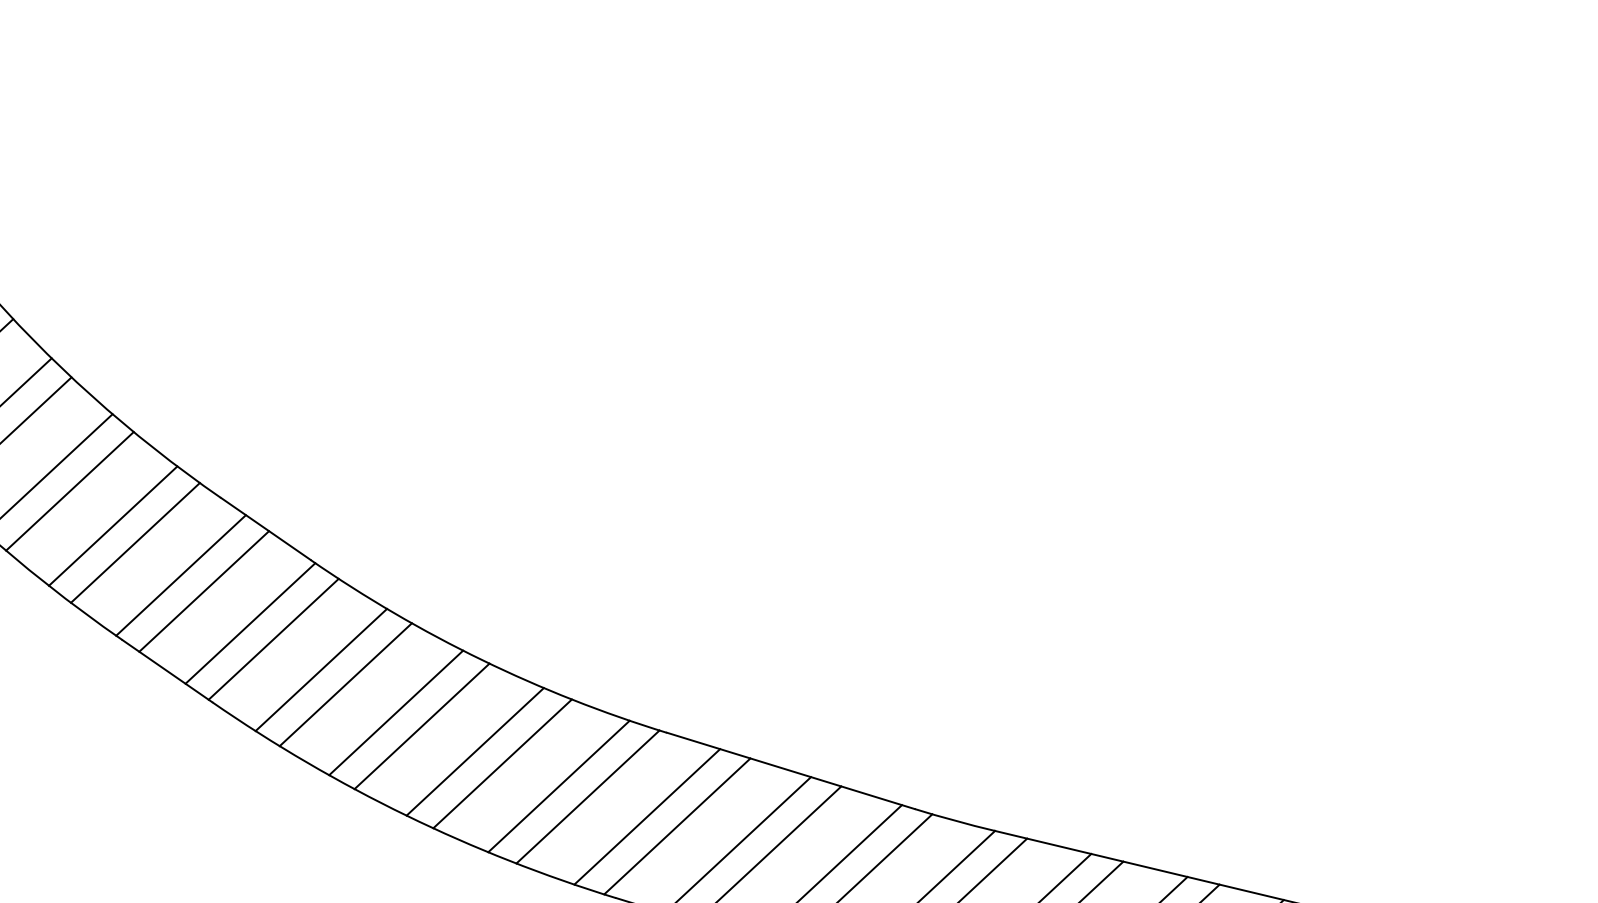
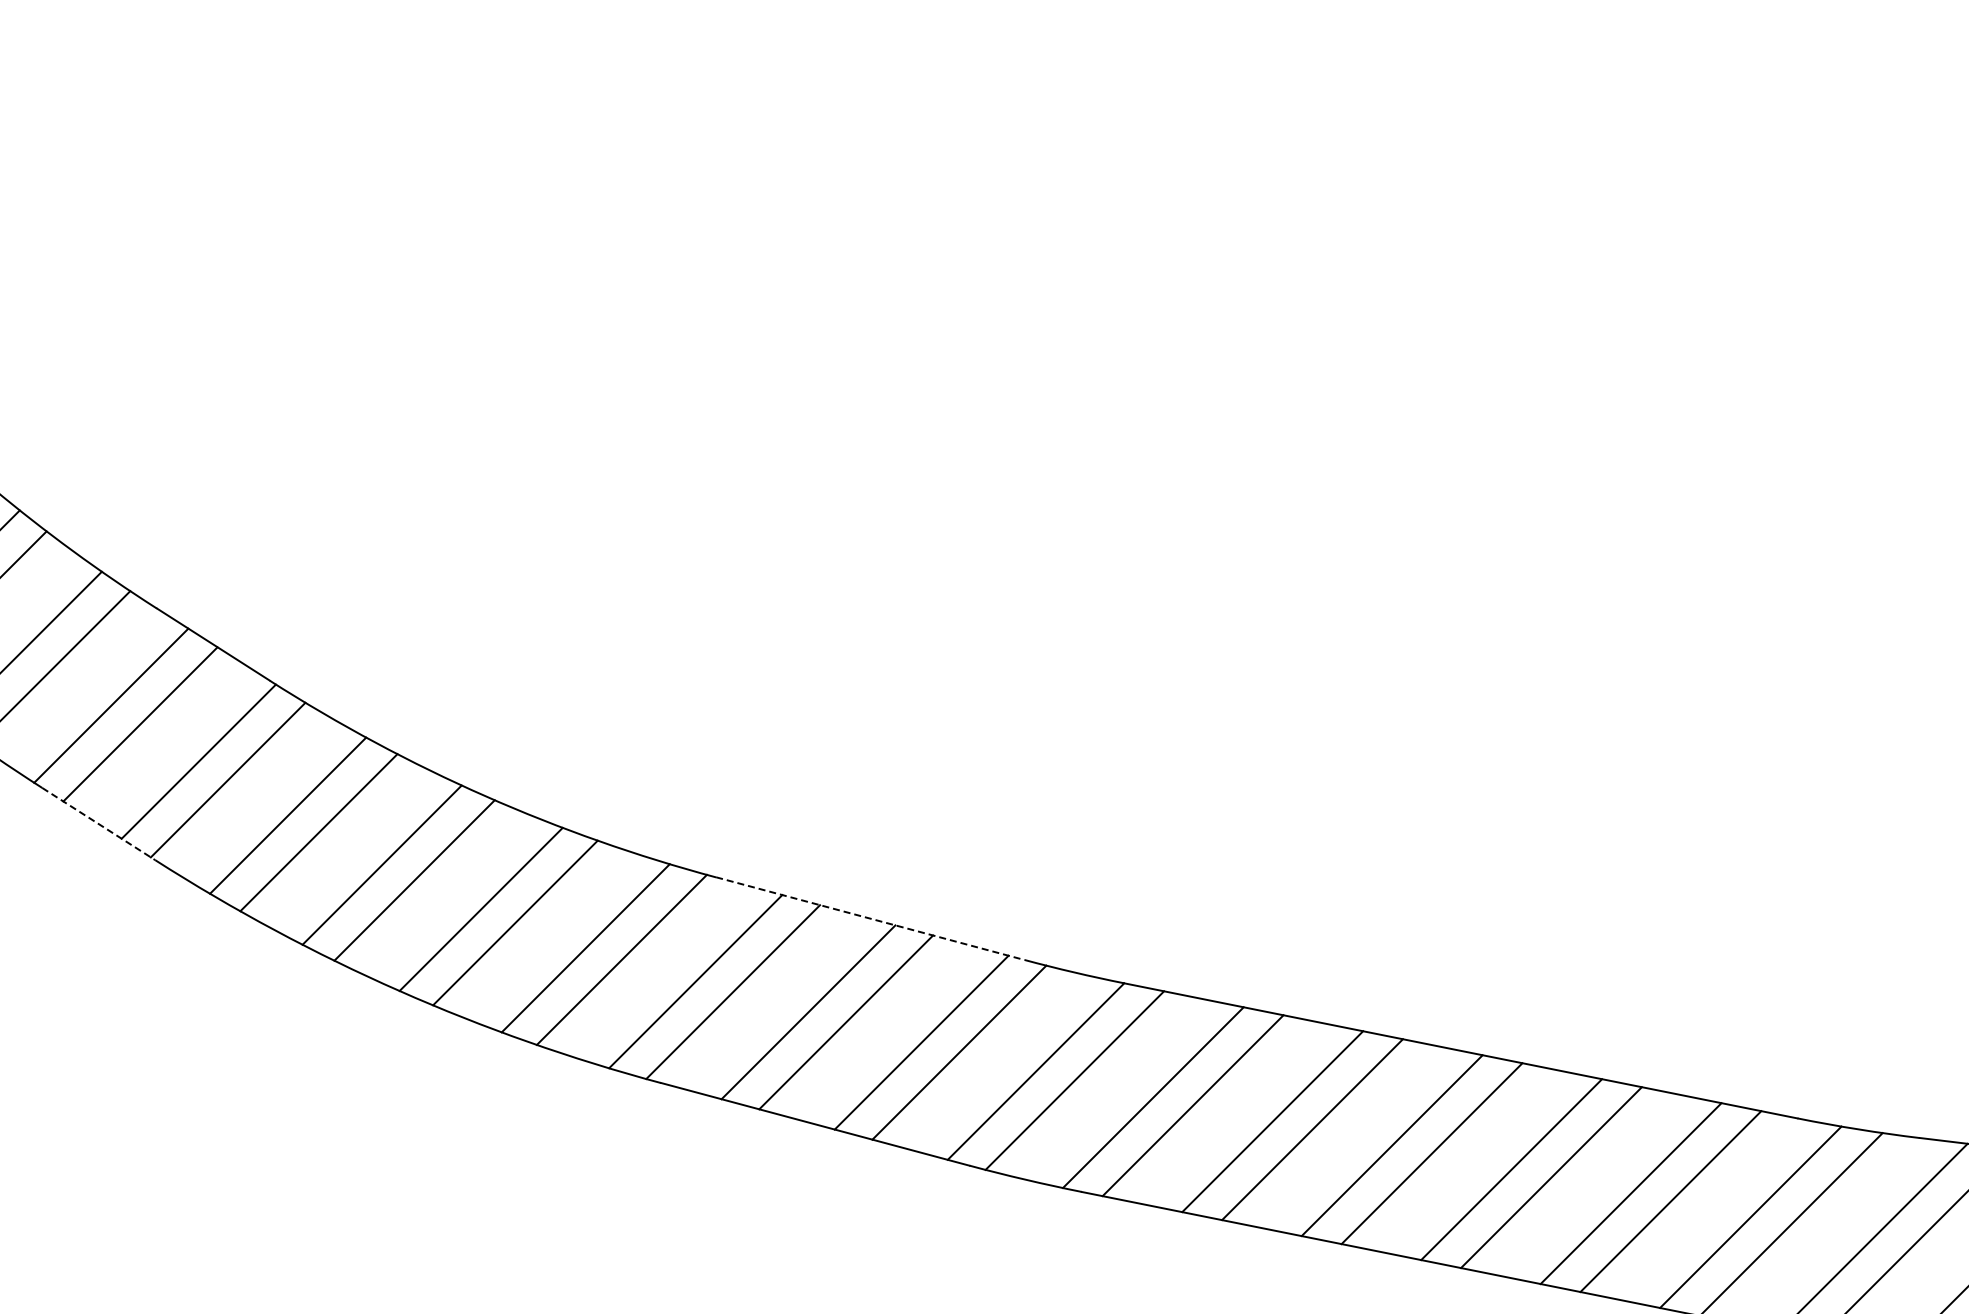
line: (167, 671) -> (99, 824), solid -> dashed
line: (791, 770) -> (870, 918), solid -> dashed

